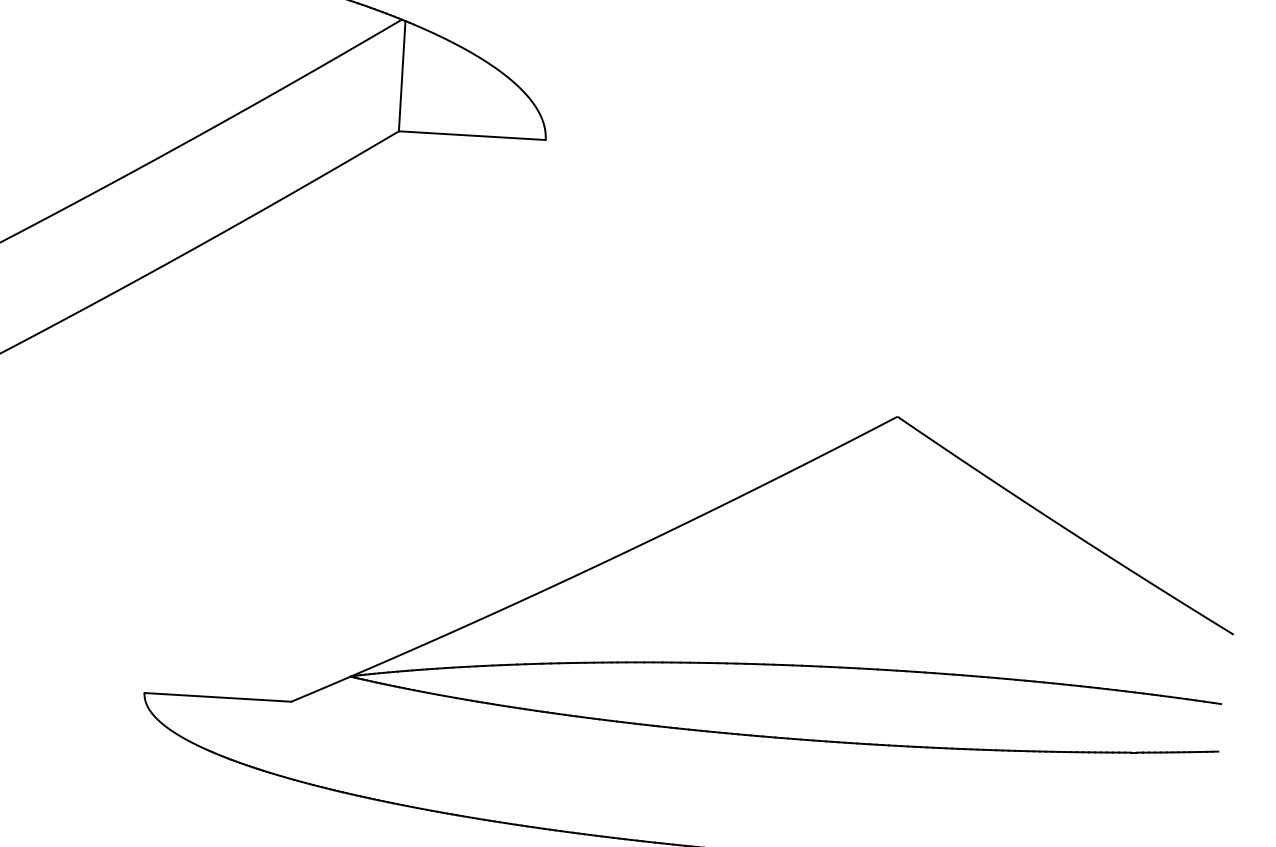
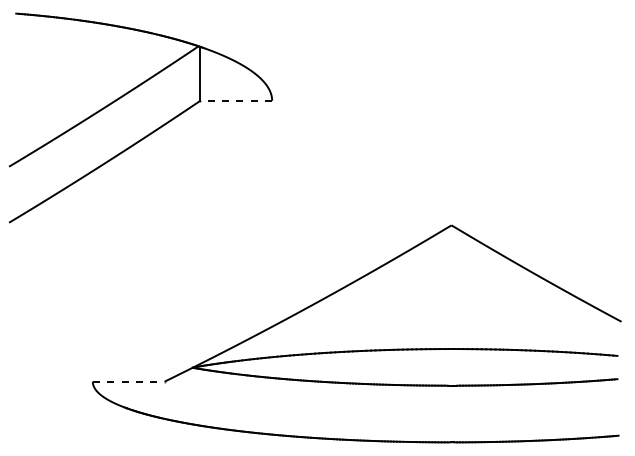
line: (472, 135) -> (236, 100), solid -> dashed
line: (217, 696) -> (128, 381), solid -> dashed

